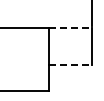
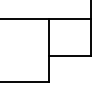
line: (70, 27) -> (70, 19), dashed -> solid
line: (70, 64) -> (70, 56), dashed -> solid

